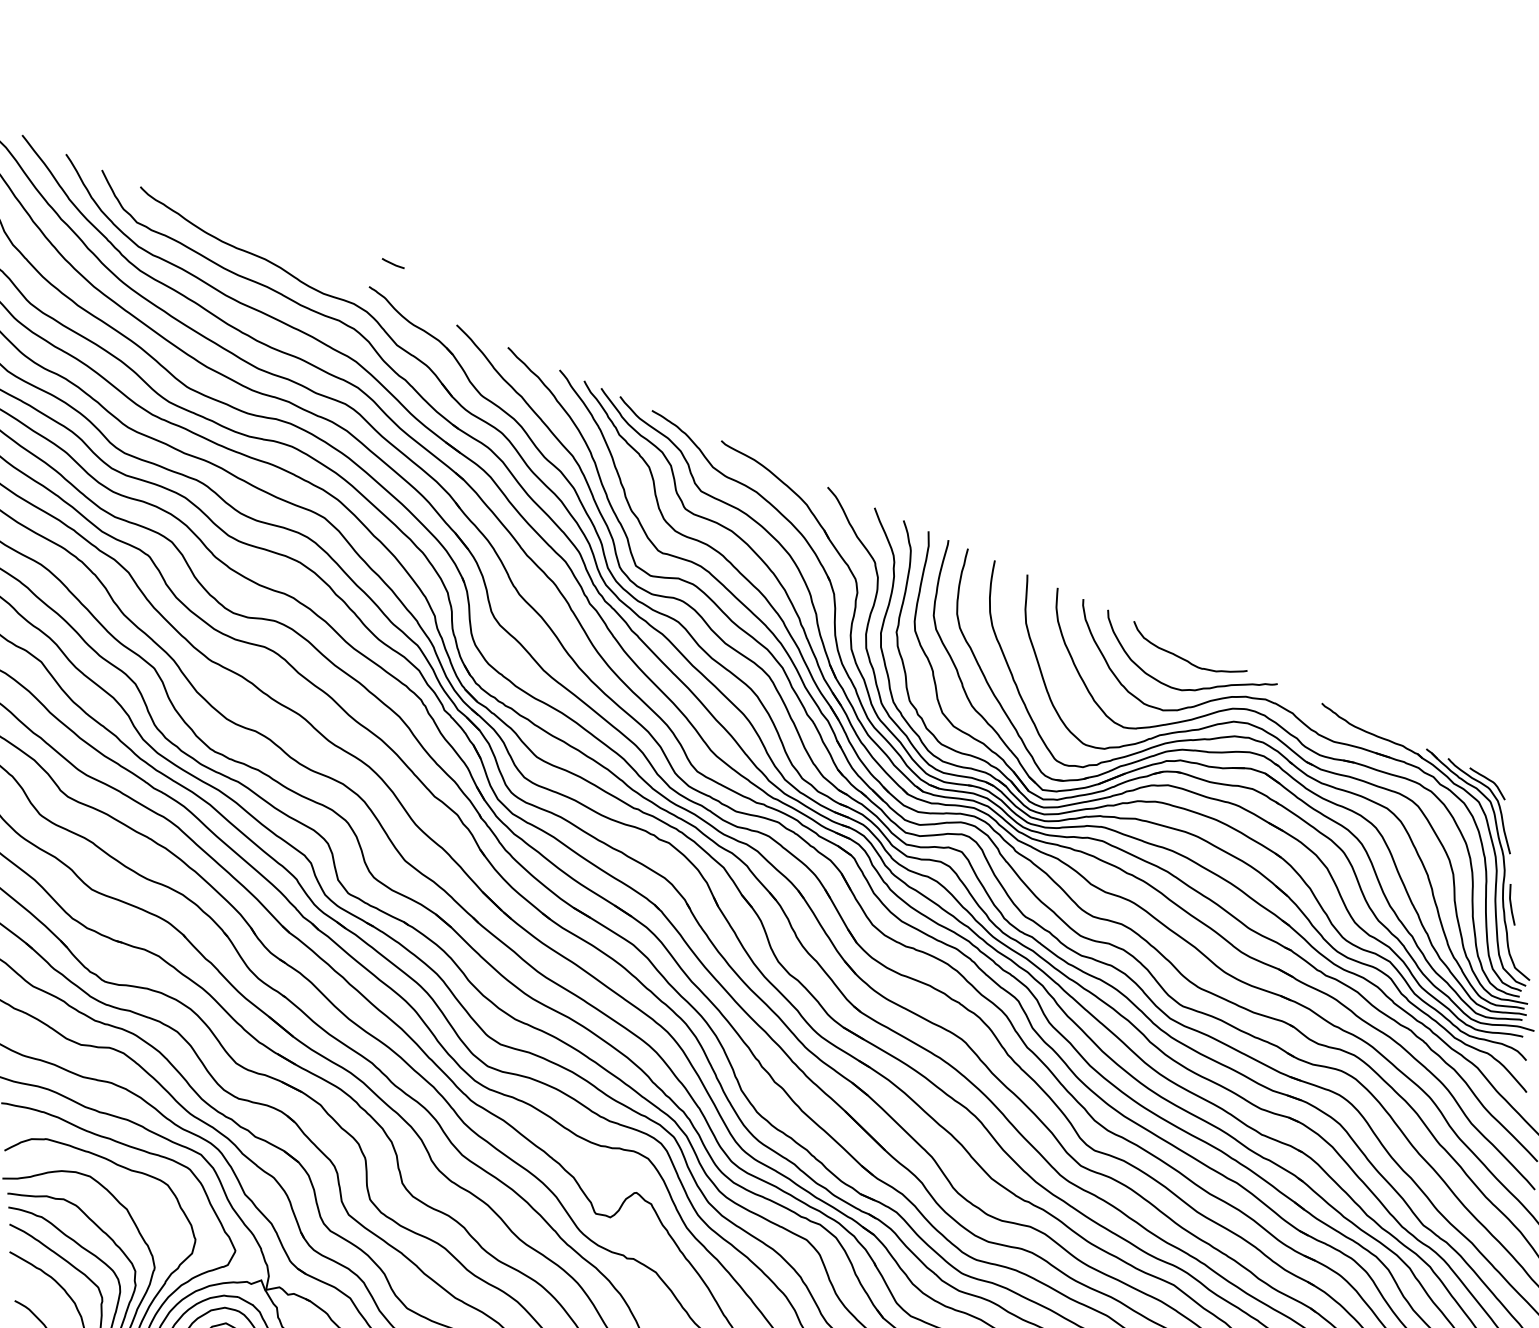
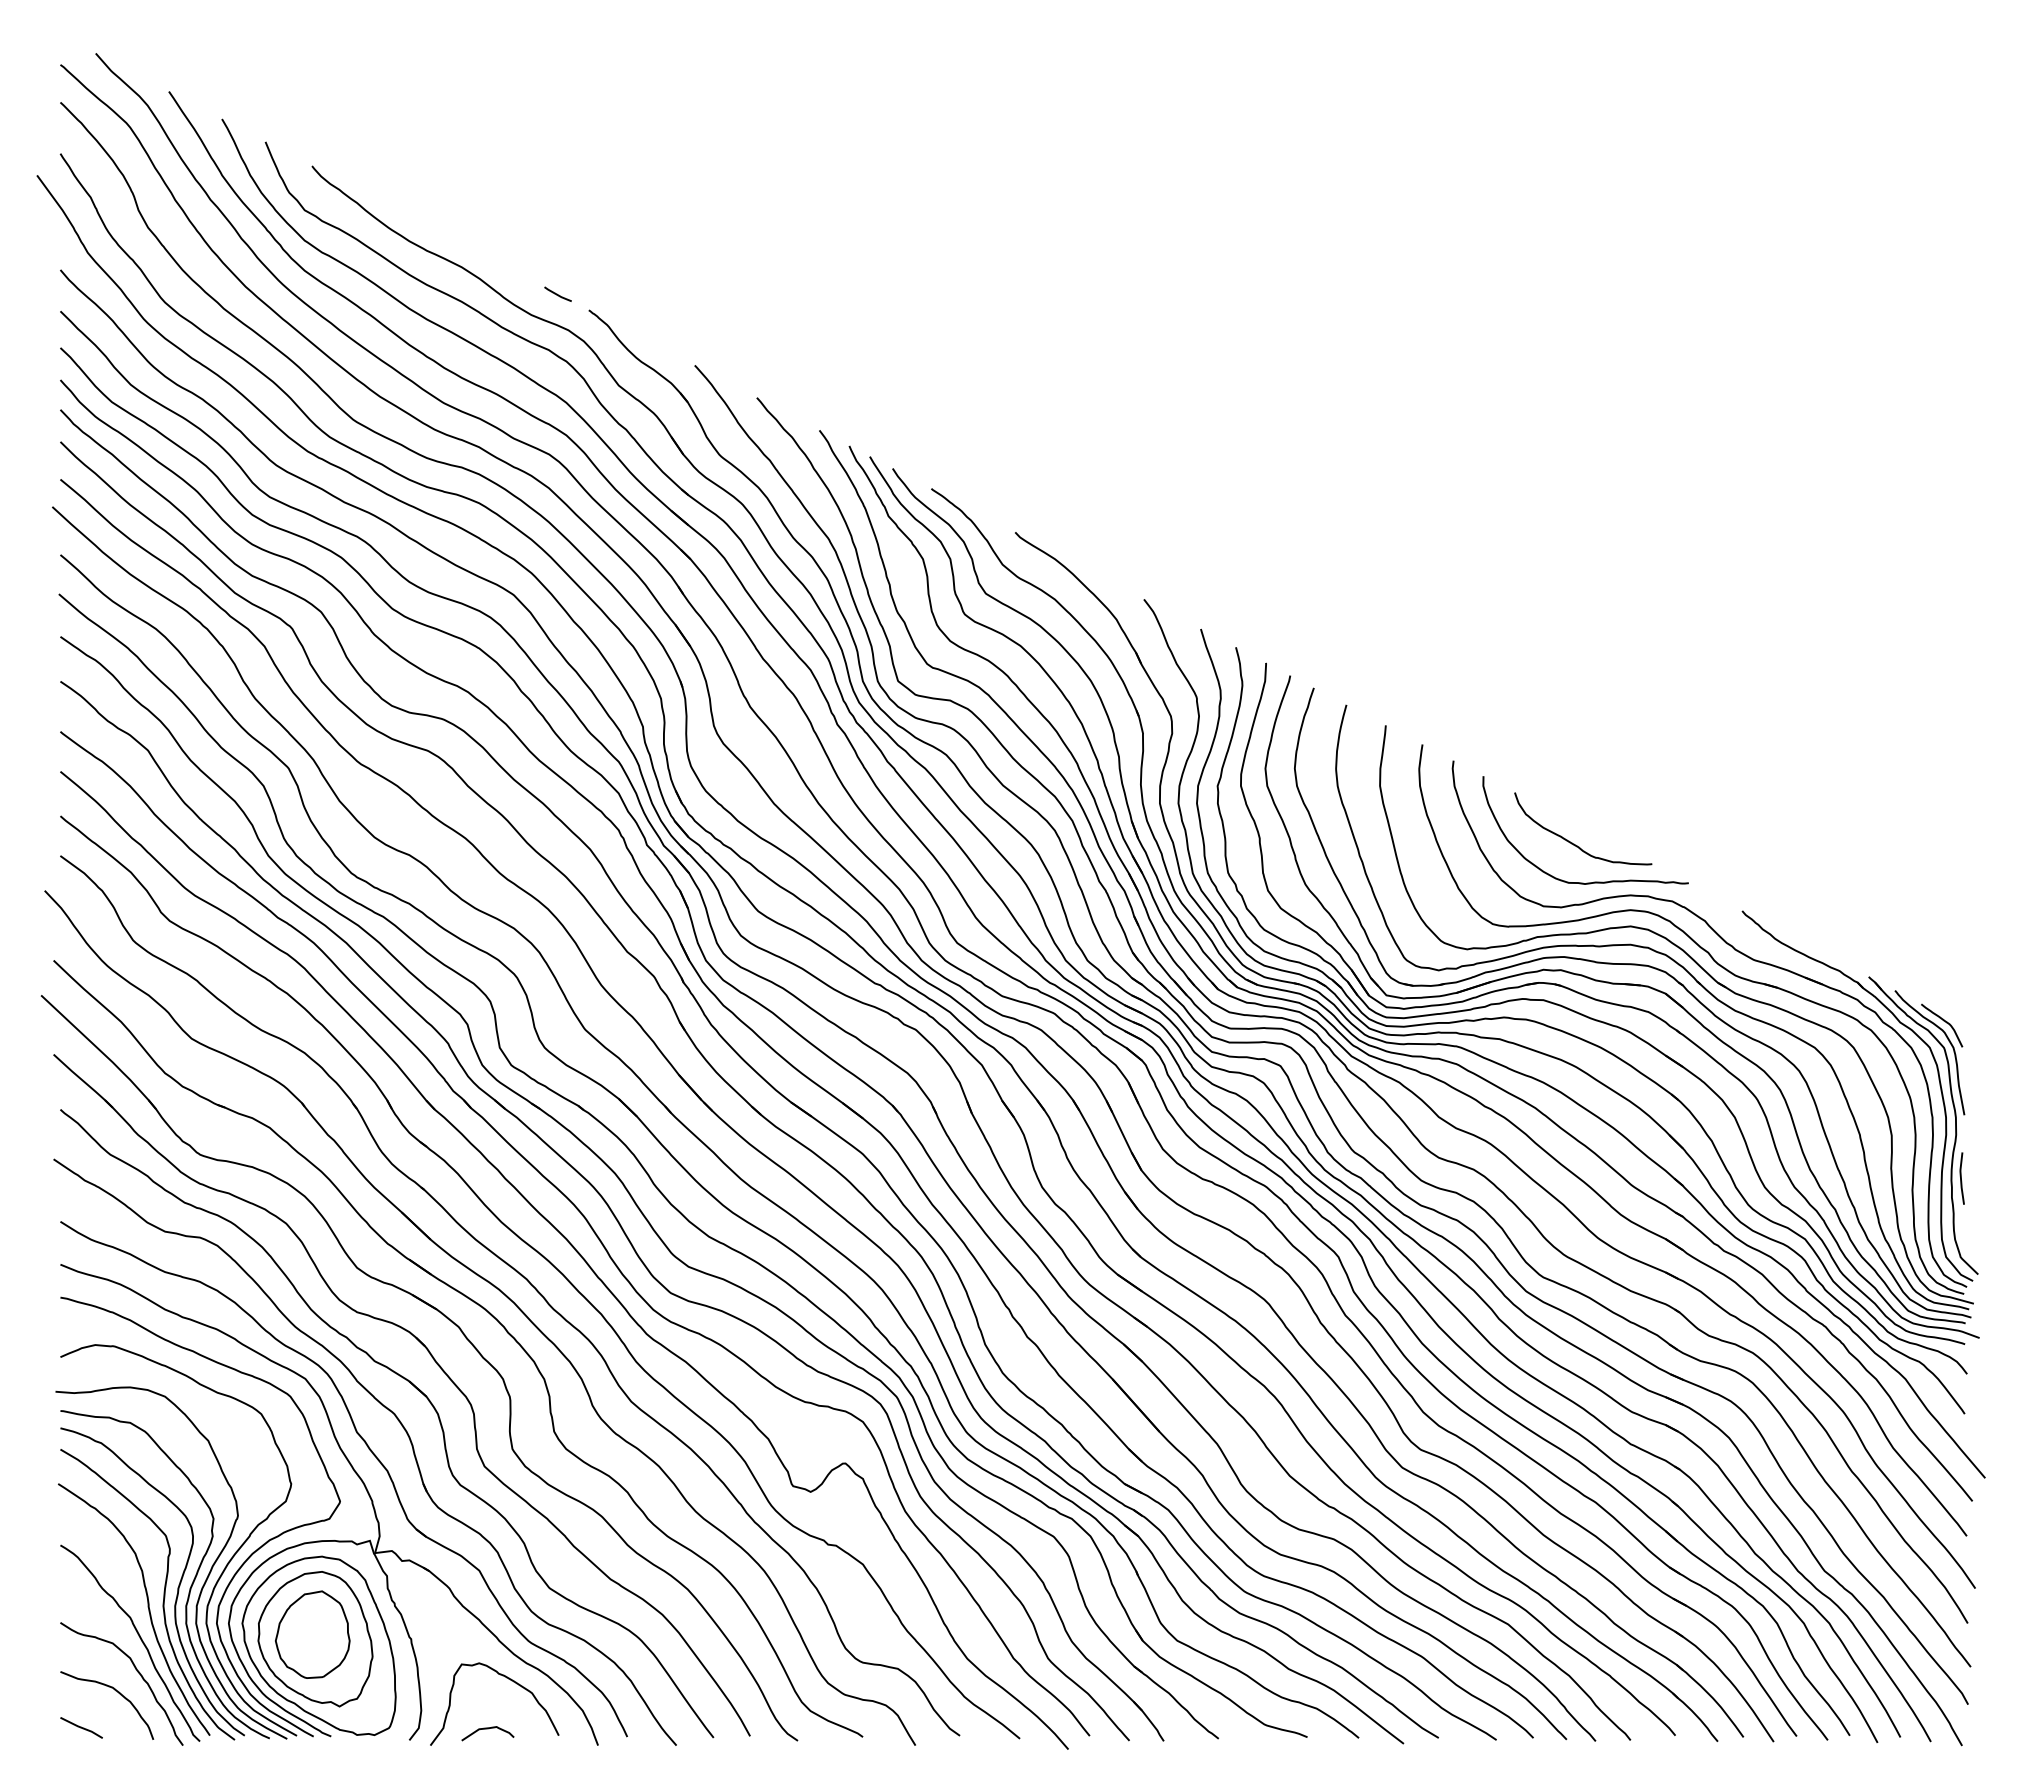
line: (392, 262) -> (557, 293), moved

